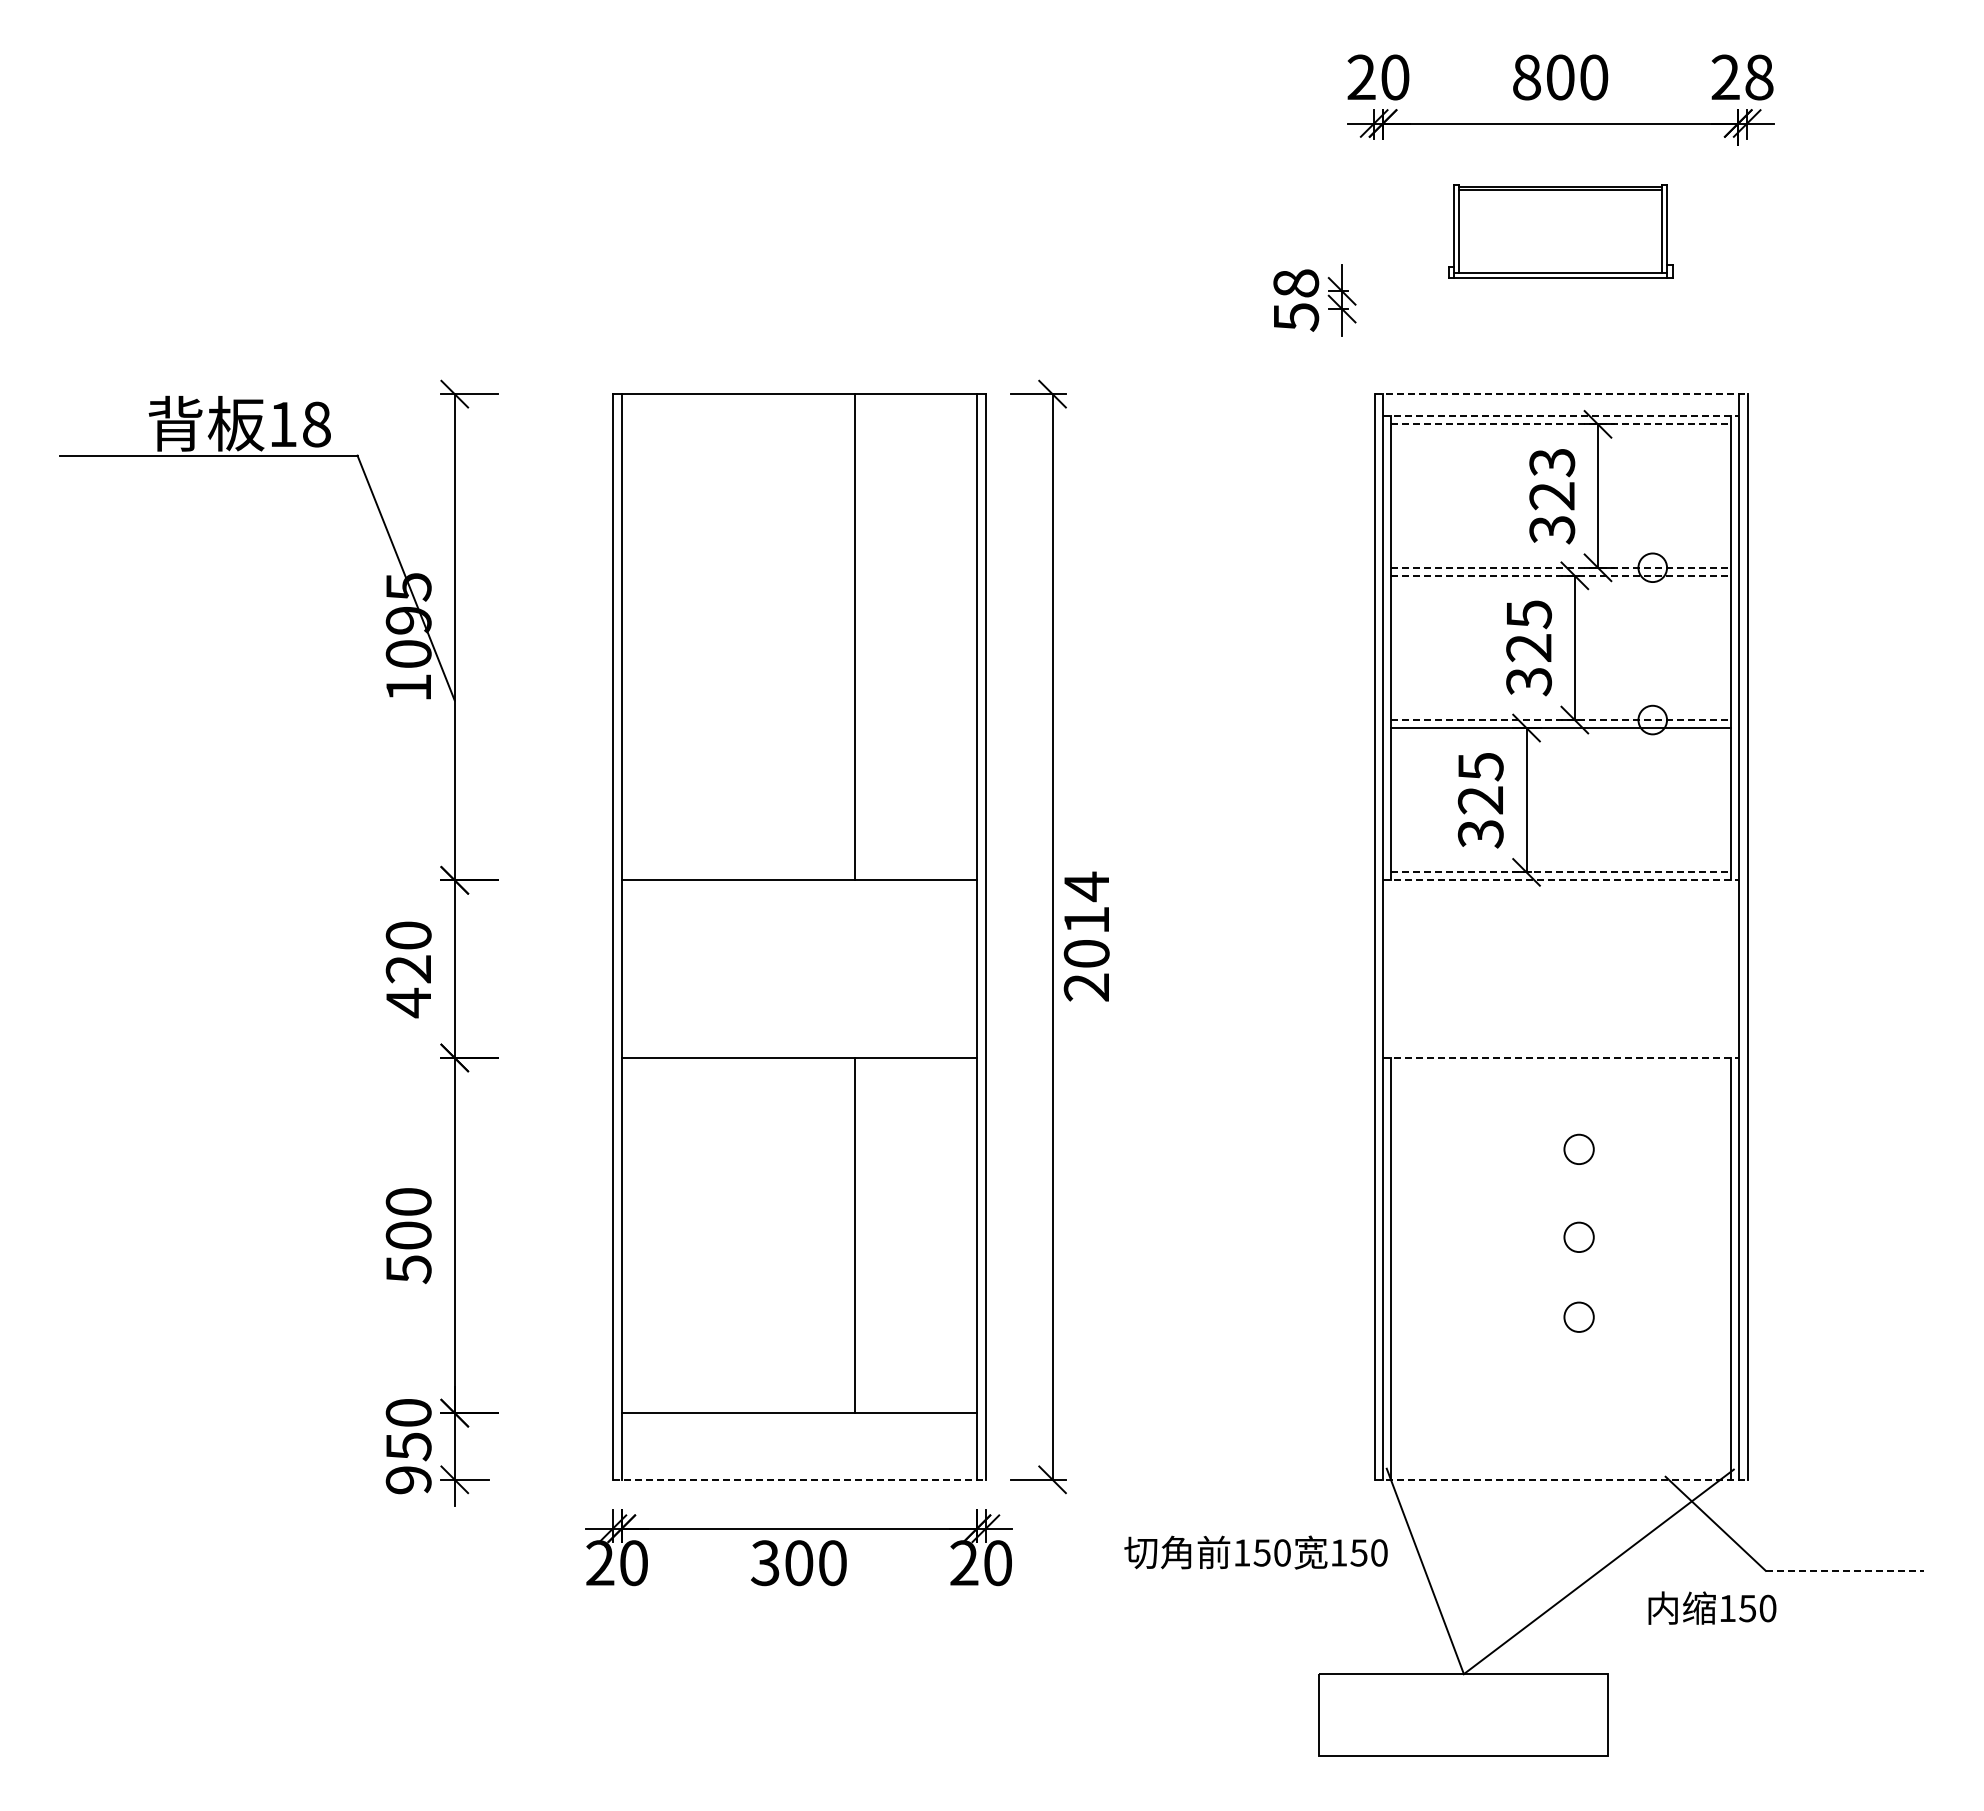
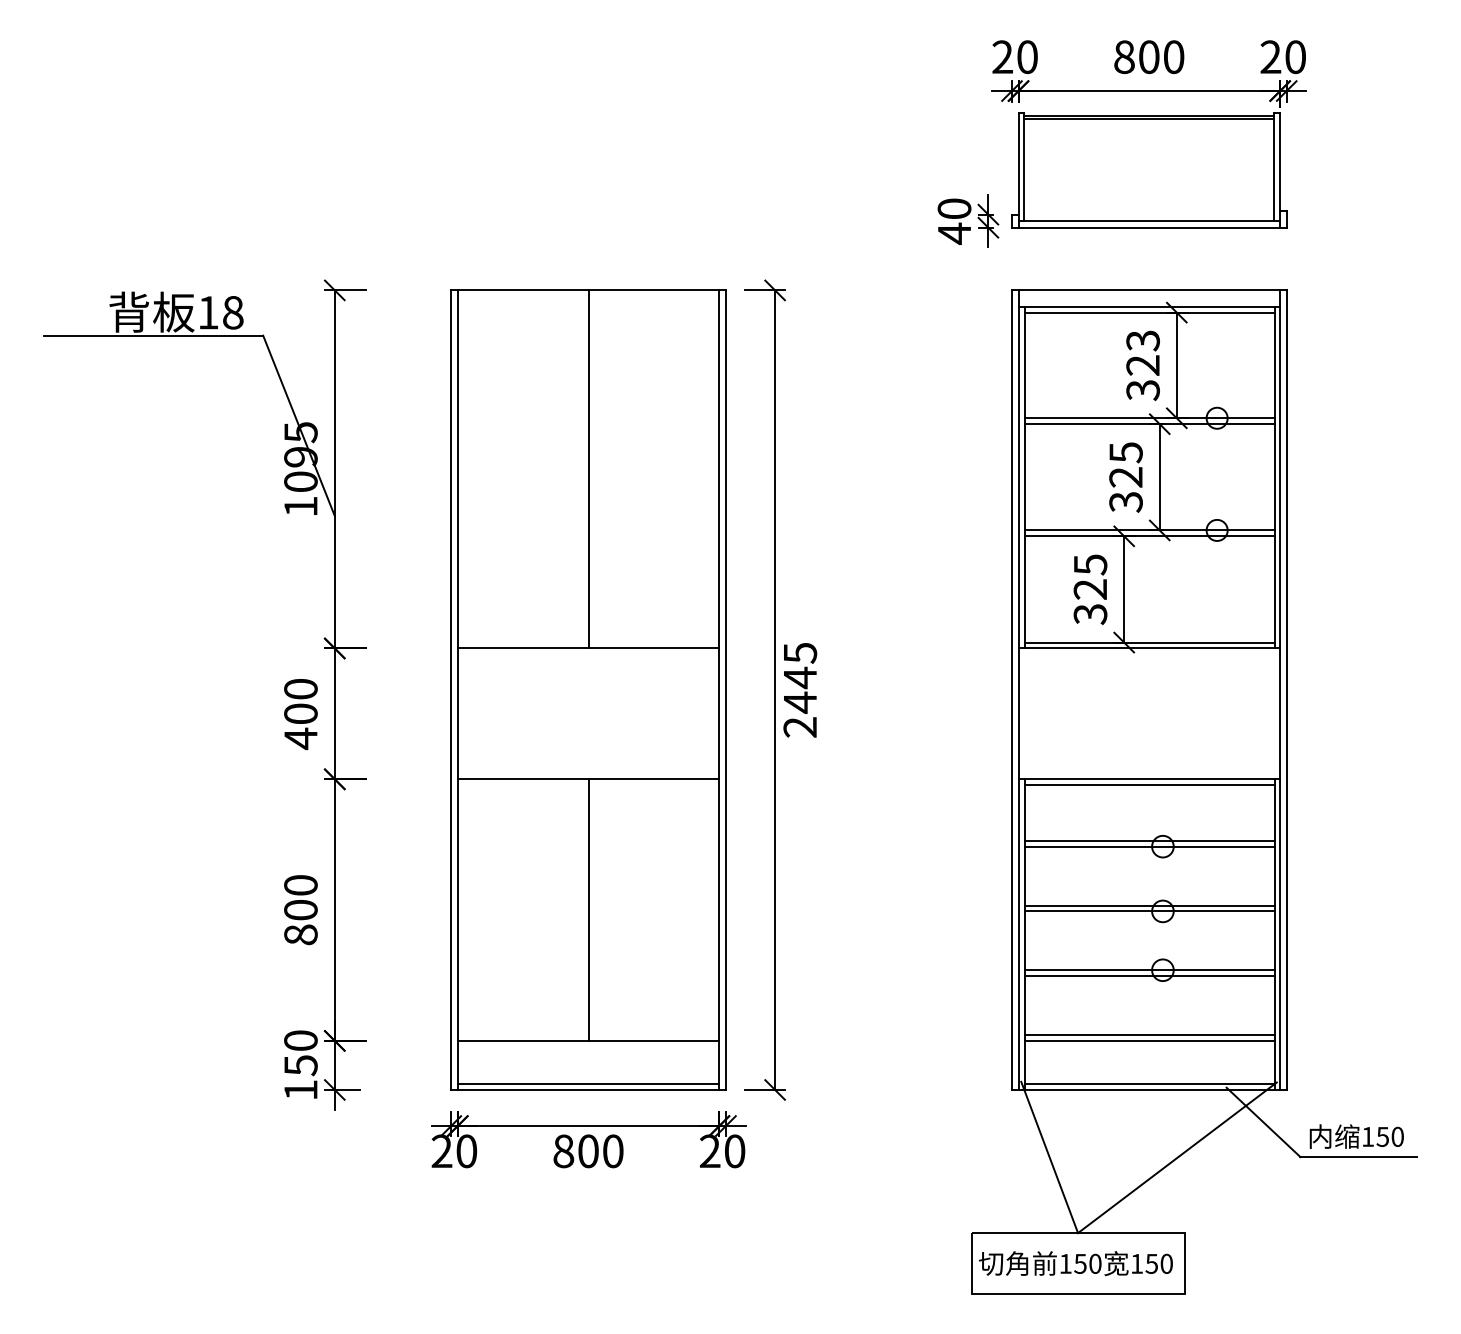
text: (1759, 77) -> (1295, 57), 28 -> 20
part: (1560, 231) -> (1149, 170), size x1.67
text: (1296, 300) -> (954, 221), 58 -> 40
line: (1561, 394) -> (1149, 290), dashed -> solid
line: (1561, 416) -> (1149, 306), dashed -> solid
line: (1561, 424) -> (1149, 312), dashed -> solid
line: (1561, 567) -> (1149, 418), dashed -> solid
line: (1561, 575) -> (1149, 423), dashed -> solid
line: (855, 637) -> (588, 469), moved
line: (1561, 720) -> (1149, 530), dashed -> solid
line: (1561, 872) -> (1149, 642), dashed -> solid
line: (1561, 880) -> (1149, 648), dashed -> solid
text: (1086, 920) -> (800, 678), 2014 -> 2445
text: (408, 969) -> (300, 714), 420 -> 400
line: (1561, 1057) -> (1149, 778), dashed -> solid
line: (1560, 1065) -> (1149, 784), added
line: (1560, 1141) -> (1149, 840), added
line: (1560, 1149) -> (1149, 846), added
line: (1560, 1229) -> (1149, 905), added
line: (855, 1235) -> (588, 910), moved
line: (1560, 1237) -> (1149, 911), added
text: (408, 1269) -> (300, 935), 500 -> 800
line: (1560, 1317) -> (1149, 970), added
line: (1560, 1325) -> (1149, 976), added
line: (1560, 1405) -> (1149, 1035), added
line: (1560, 1413) -> (1149, 1041), added
line: (798, 1471) -> (587, 1083), added
line: (1560, 1471) -> (1149, 1083), added
line: (799, 1479) -> (588, 1089), dashed -> solid
line: (1561, 1479) -> (1149, 1089), dashed -> solid
text: (408, 1480) -> (300, 1090), 950 -> 150
text: (1255, 1552) -> (1075, 1263), moved
text: (765, 1563) -> (563, 1151), 300 -> 800
line: (1845, 1570) -> (1359, 1156), dashed -> solid
text: (1712, 1607) -> (1356, 1136), moved

